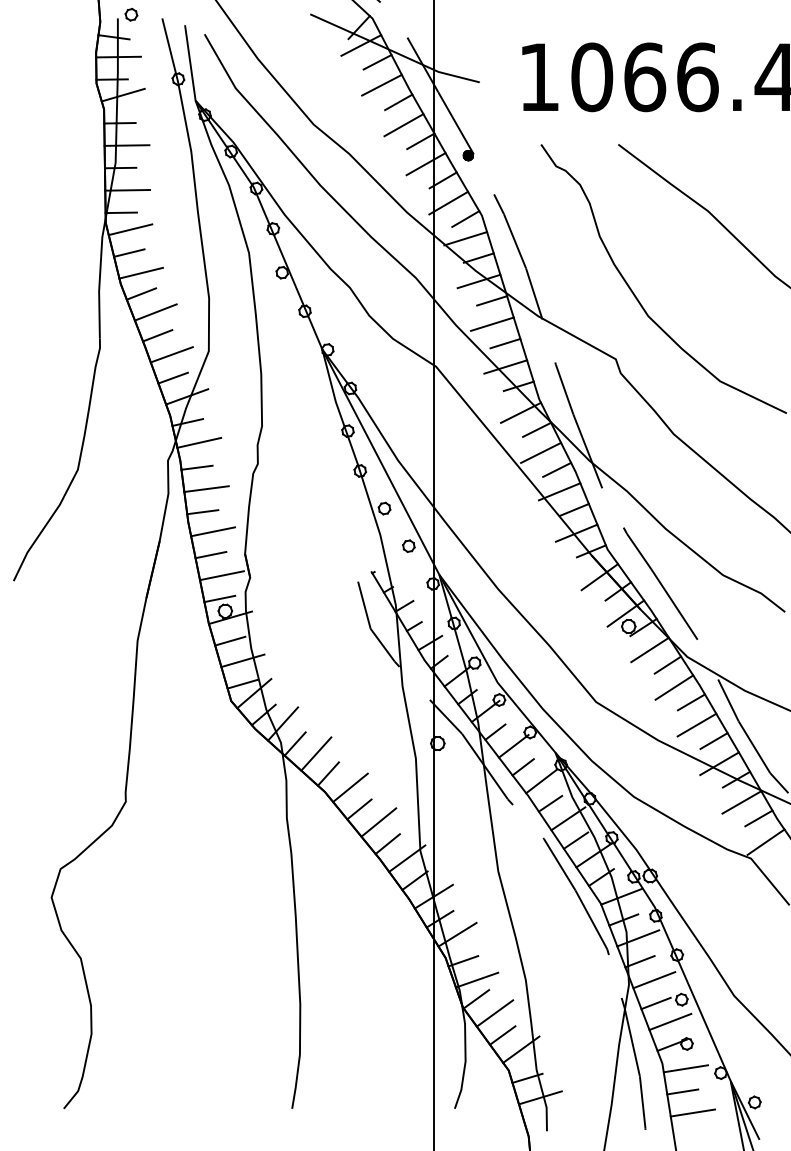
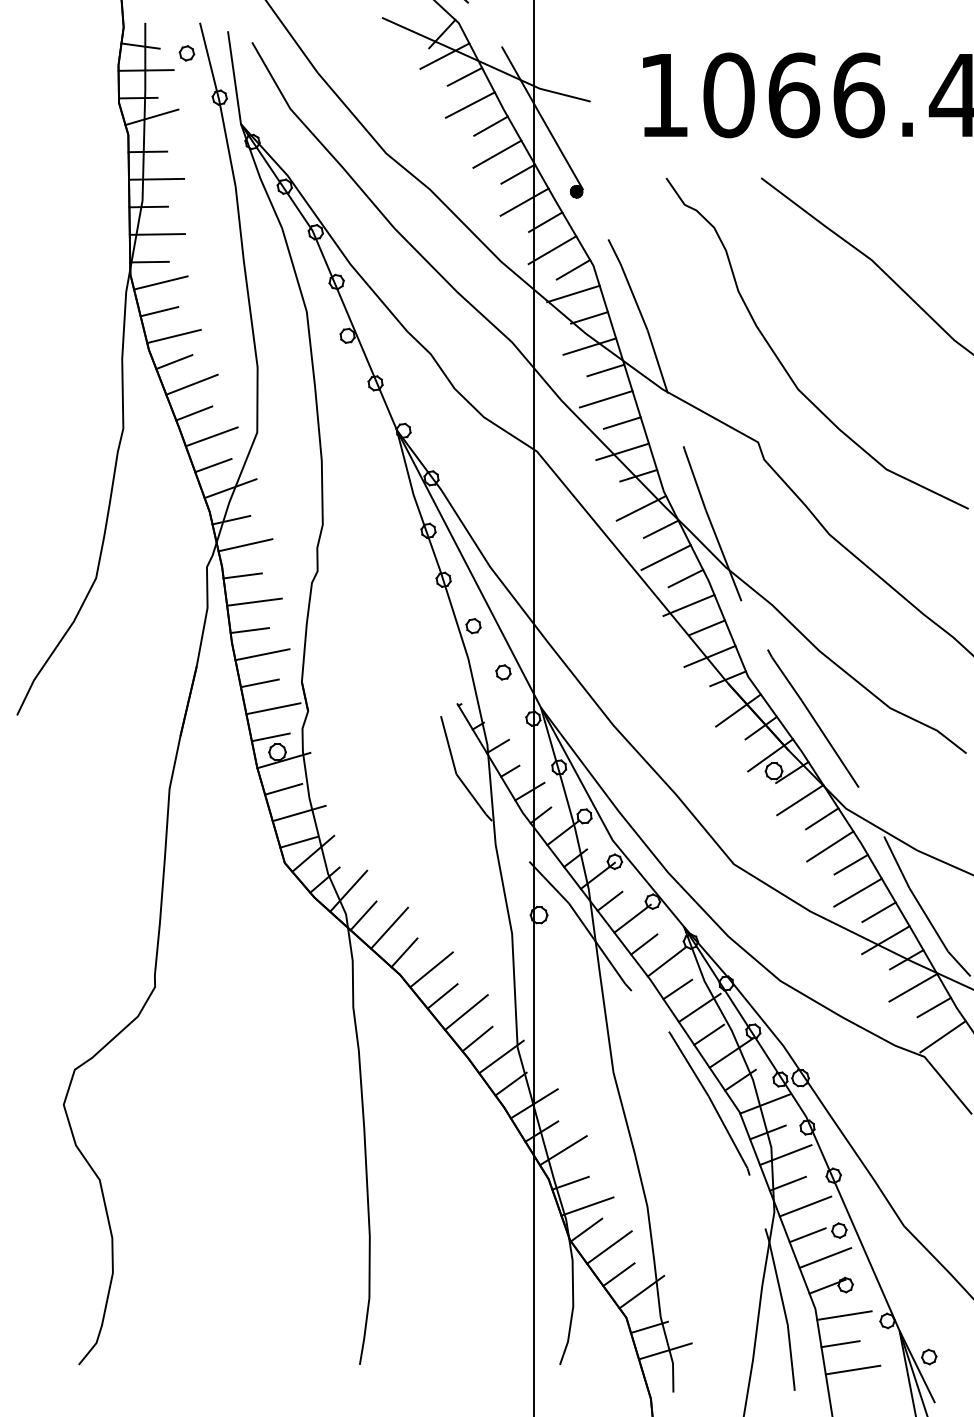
part: (131, 14) -> (186, 53), moved

